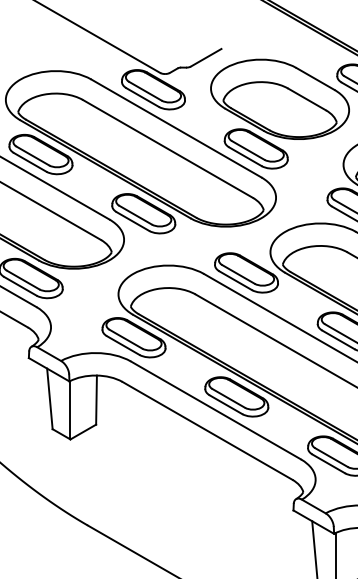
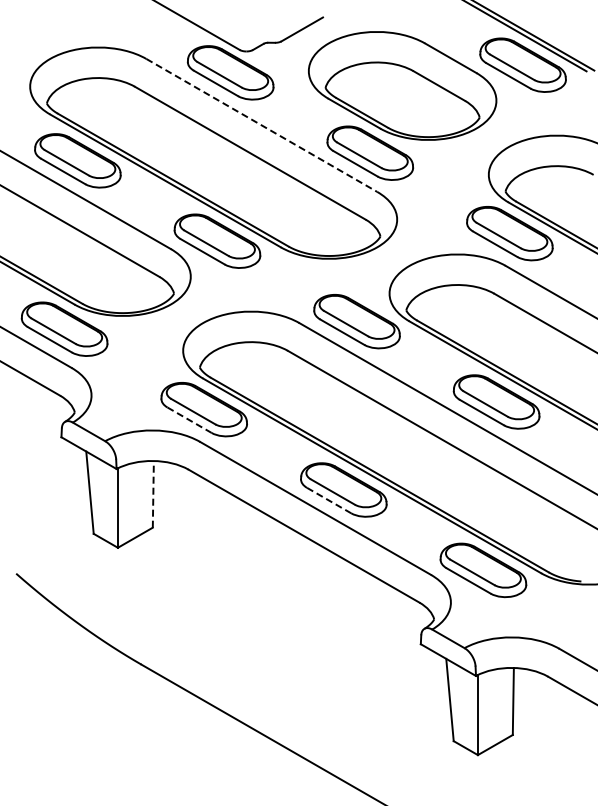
line: (176, 128) -> (262, 125), solid -> dashed
line: (123, 345) -> (190, 420), solid -> dashed
line: (96, 399) -> (153, 493), solid -> dashed
line: (226, 404) -> (329, 500), solid -> dashed

